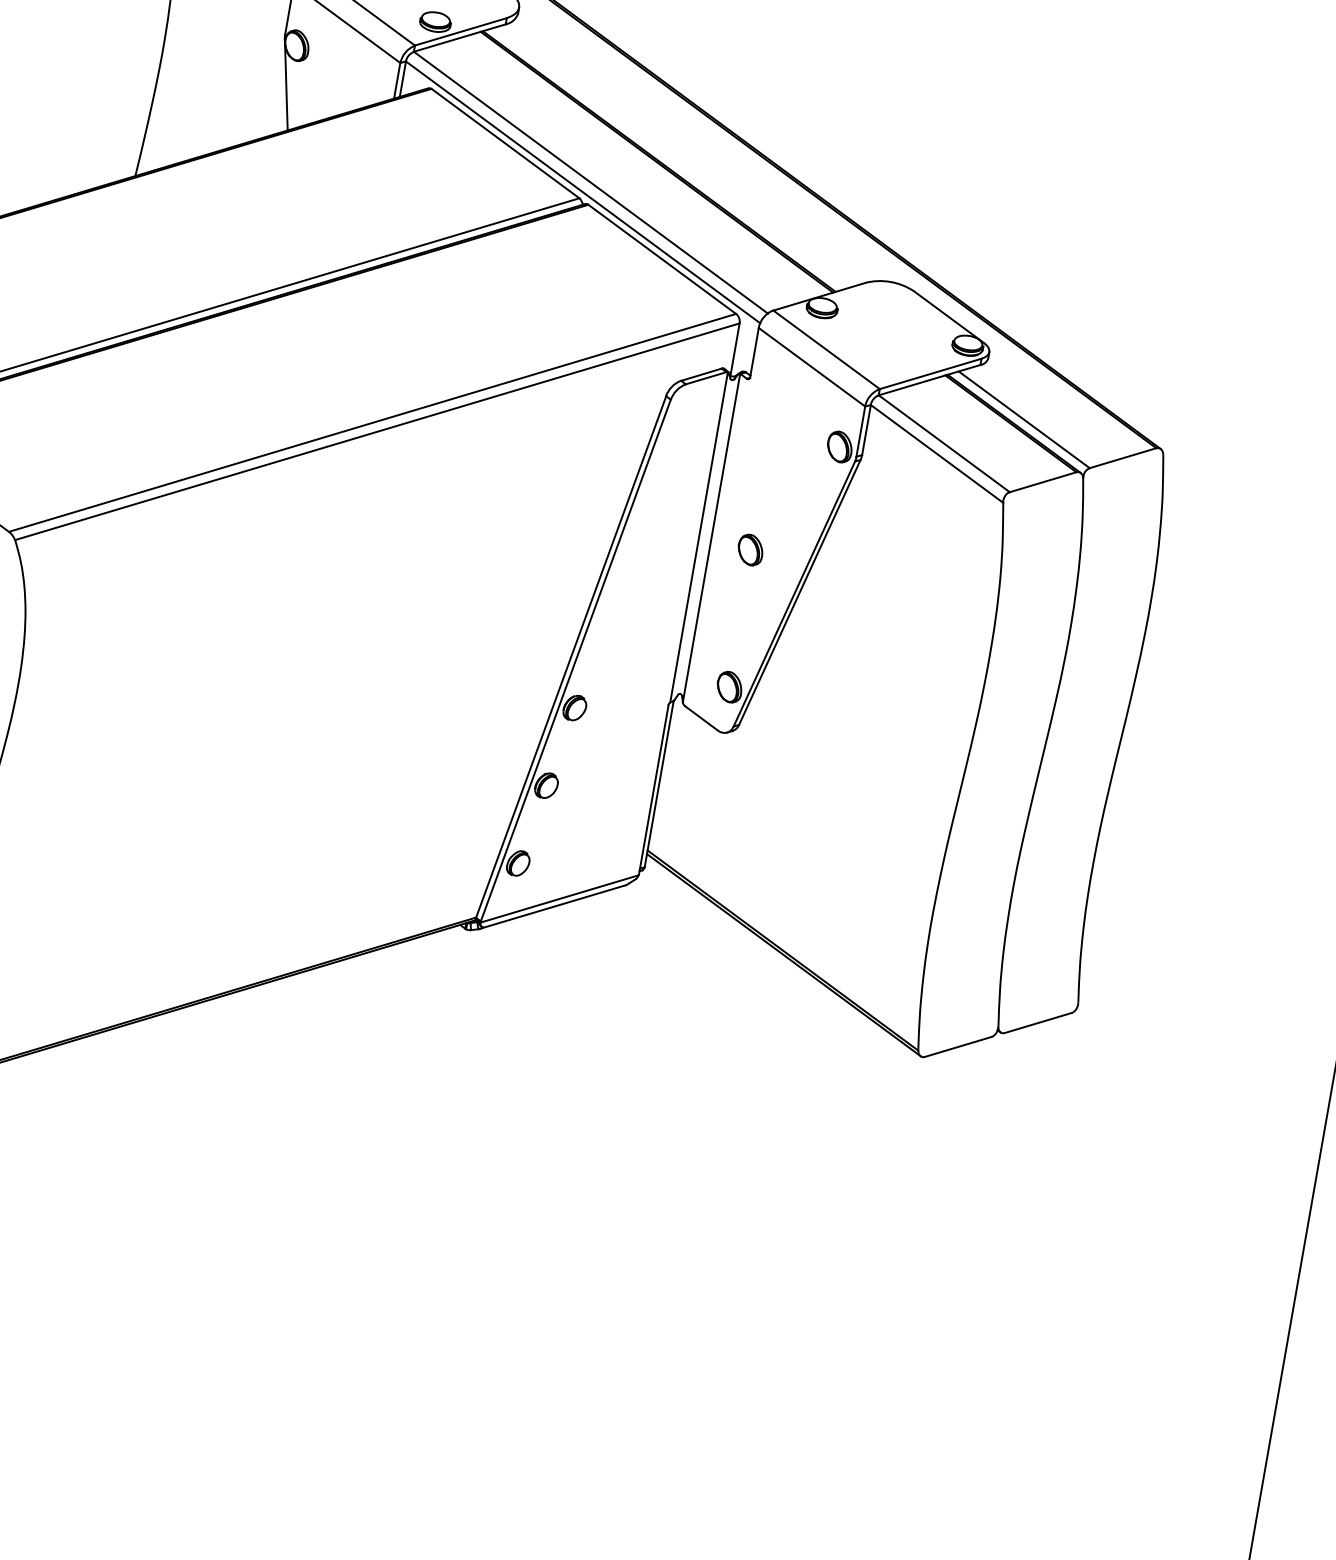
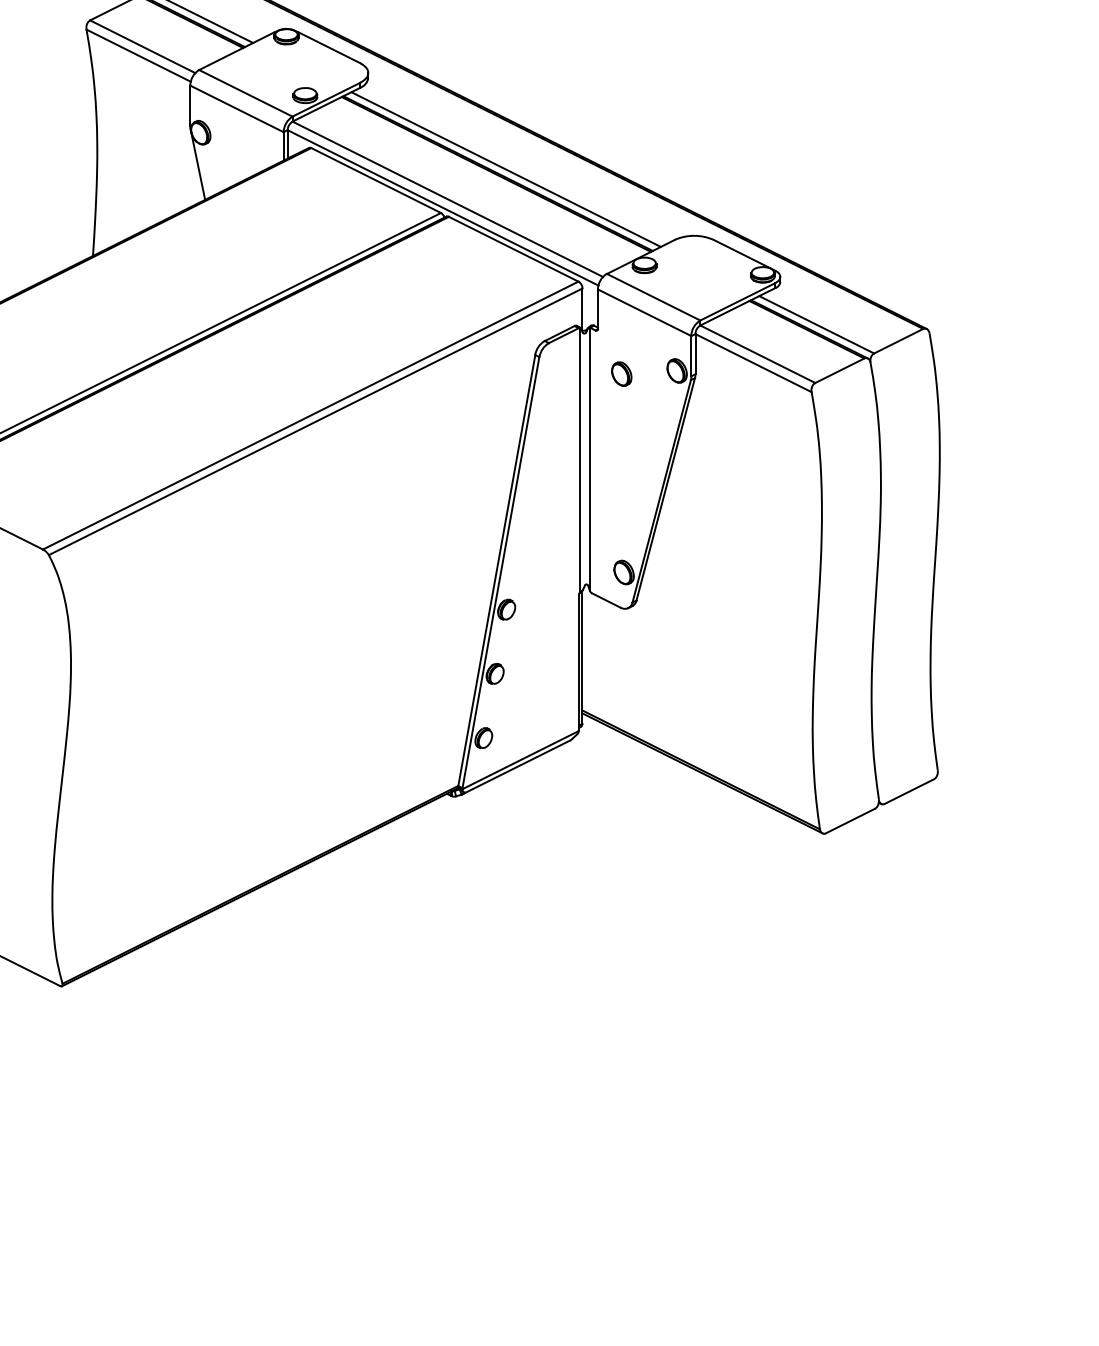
line: (669, 158) -> (505, 169), added
part: (750, 549) -> (621, 373), moved

